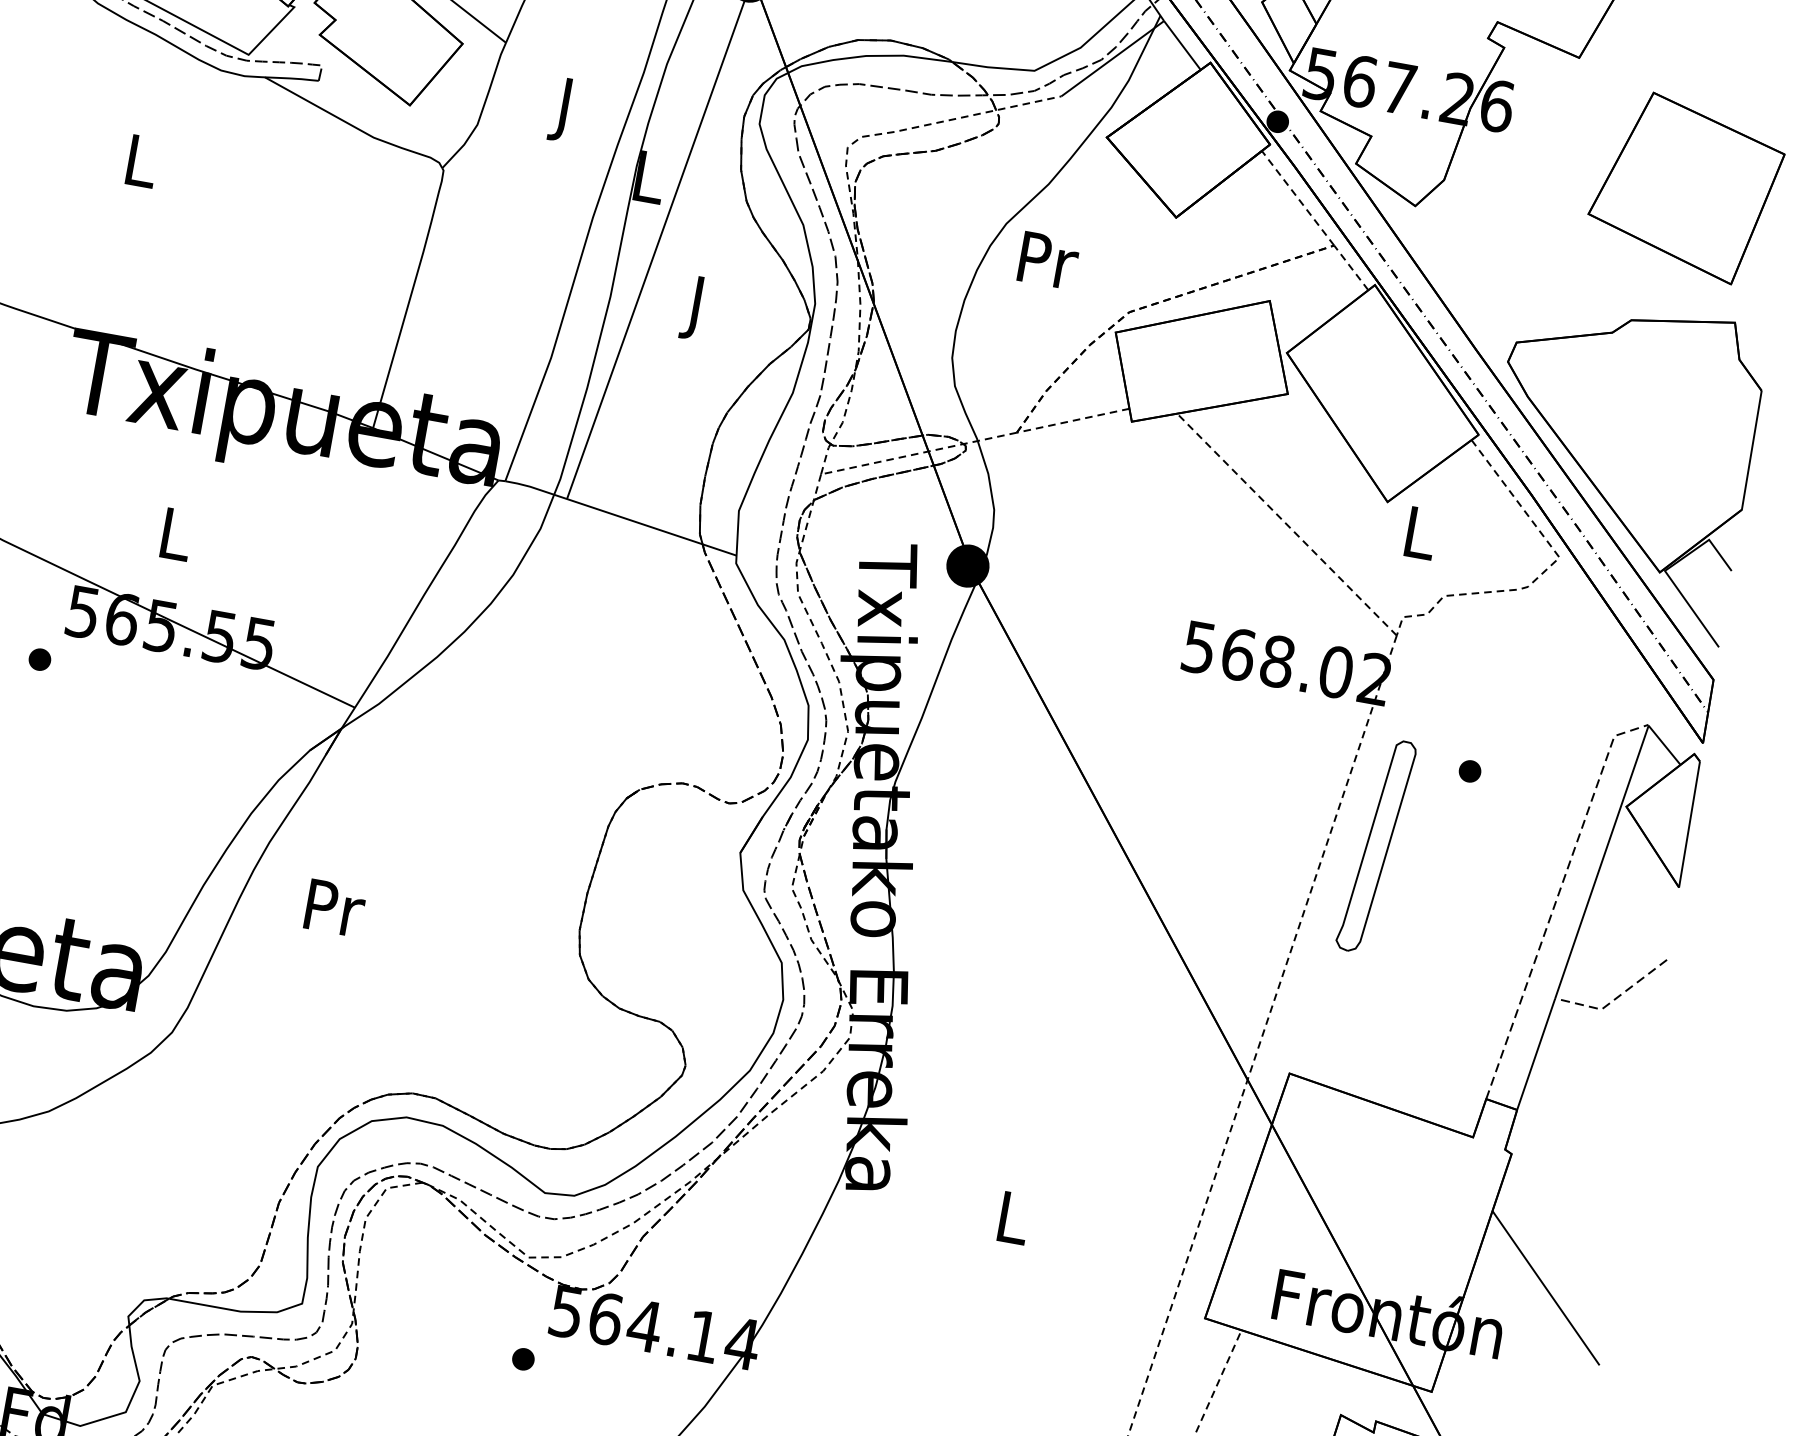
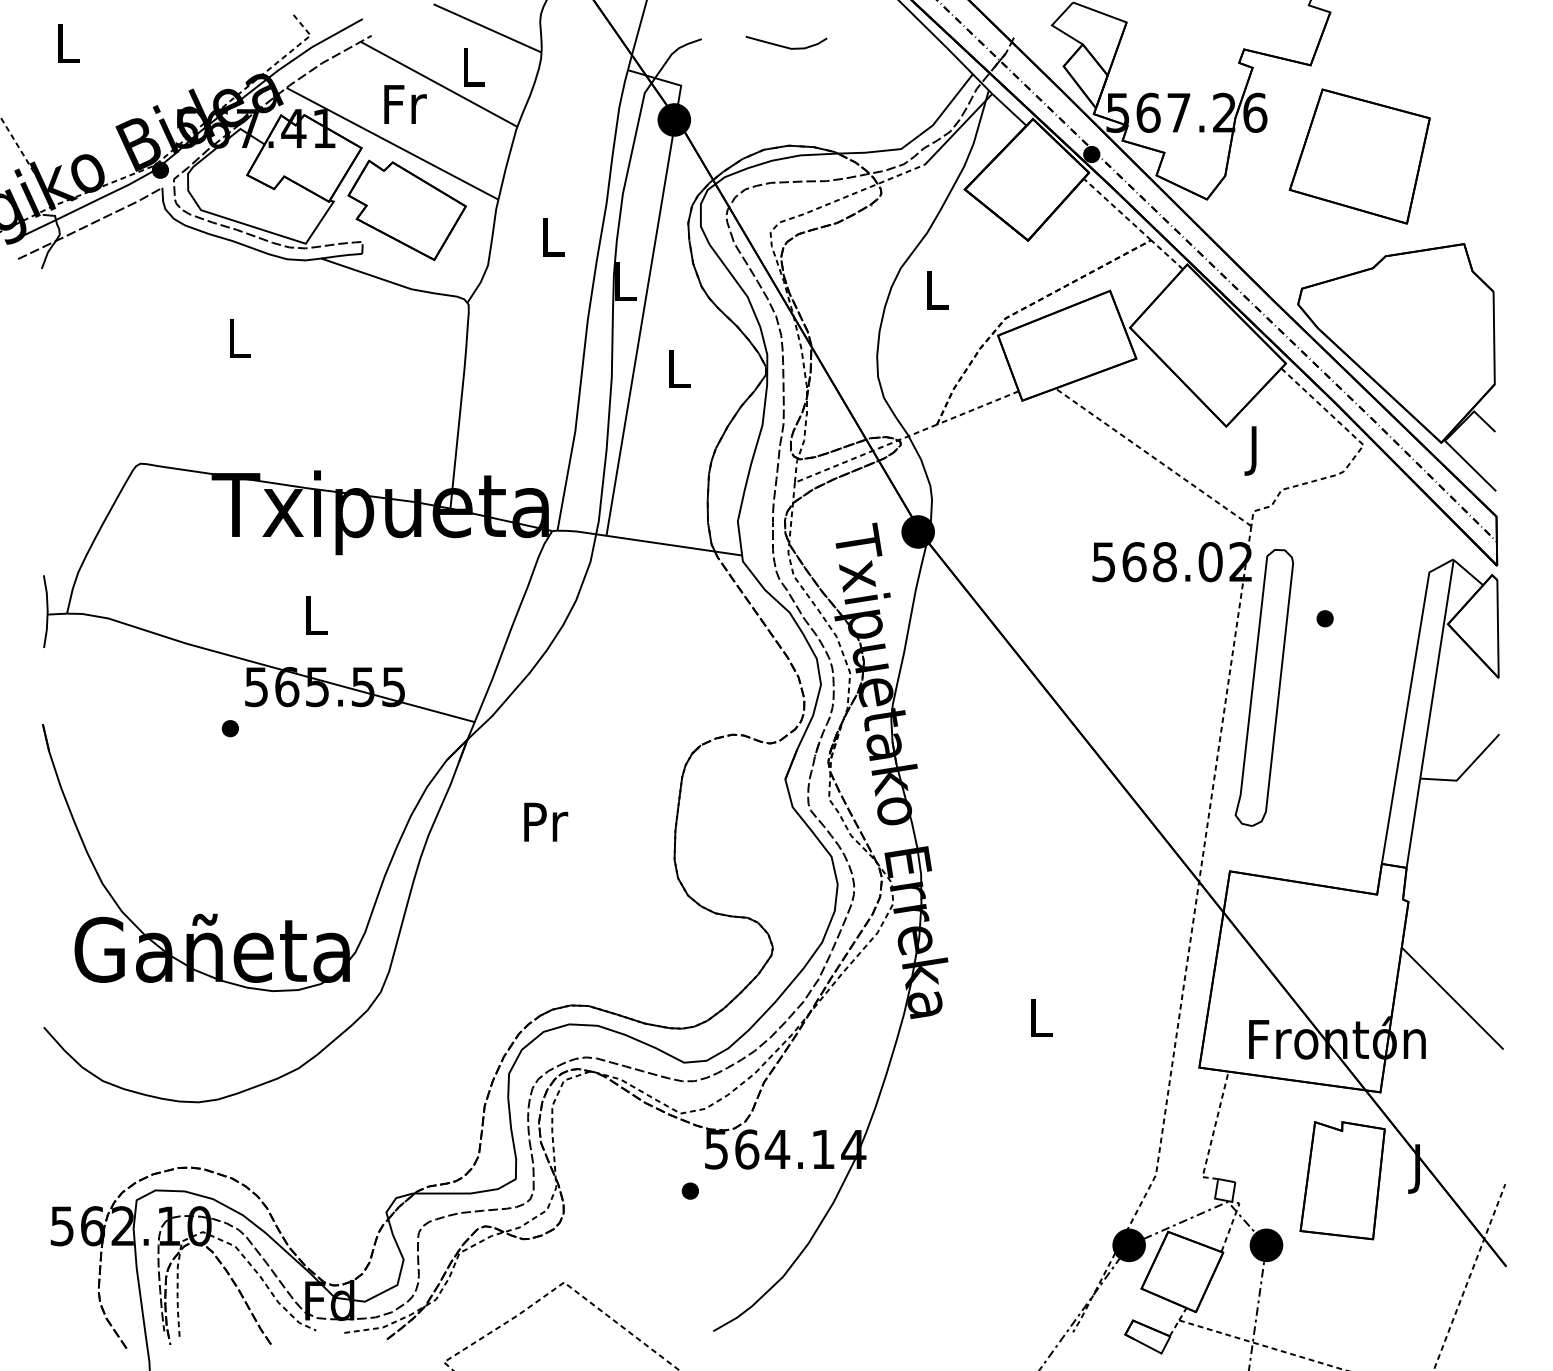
text: (566, 110) -> (553, 242), J -> L
part: (1685, 187) -> (1359, 156), moved
text: (1048, 260) -> (937, 290), Pr -> L
text: (697, 308) -> (679, 374), J -> L
text: (1419, 539) -> (1255, 450), L -> J
part: (1376, 845) -> (1264, 687), size x1.67
line: (1557, 899) -> (1408, 703), dashed -> solid
text: (335, 907) -> (546, 821), moved
line: (1614, 999) -> (1465, 771), dashed -> solid

